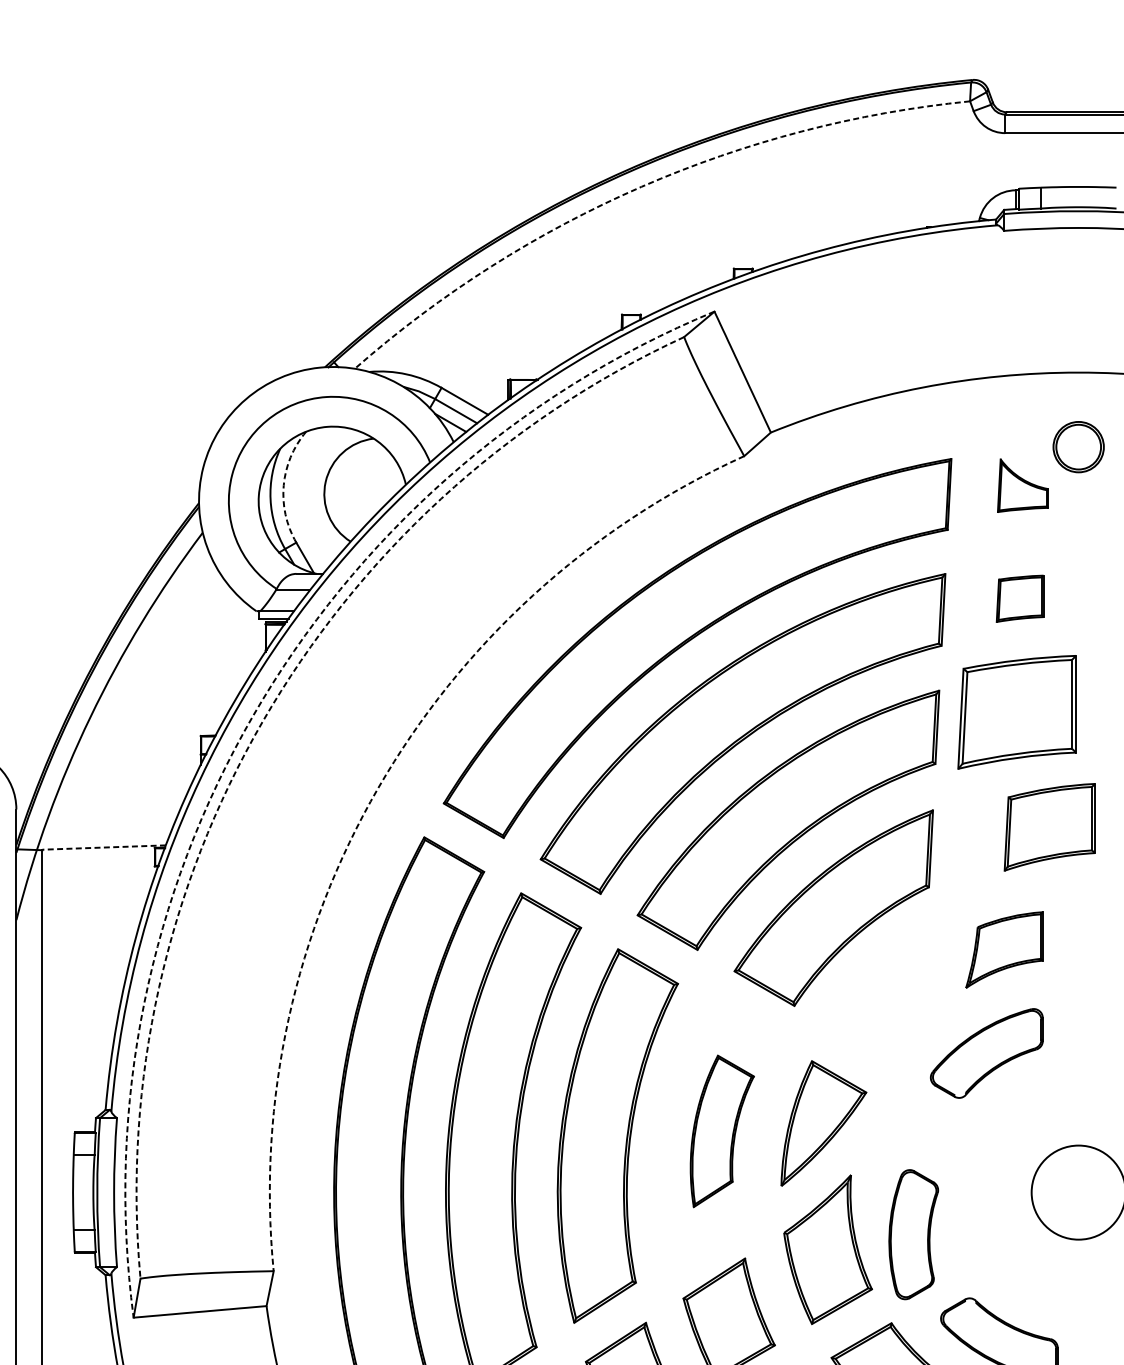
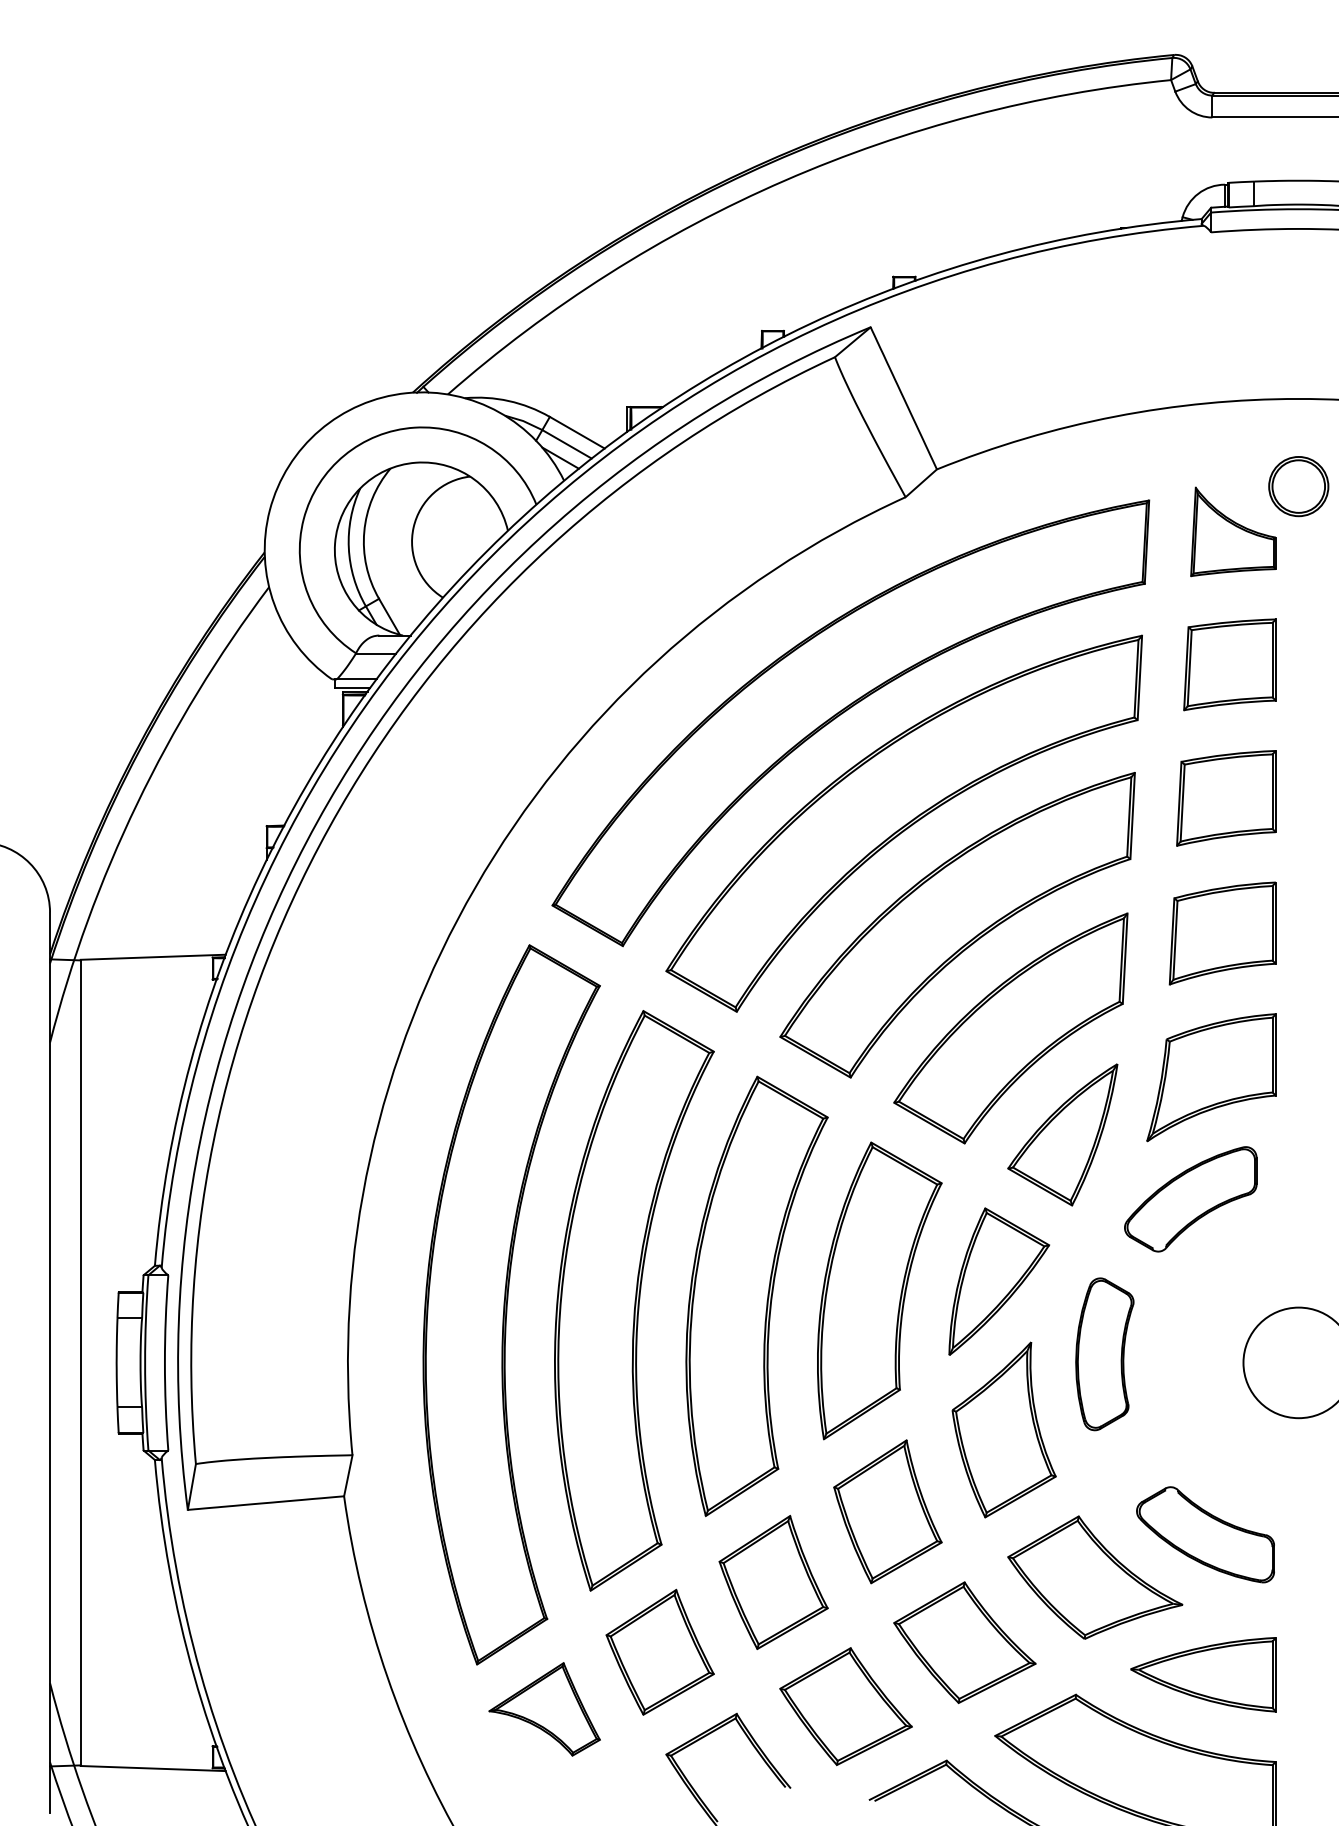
arc: (641, 186) -> (784, 180), dashed -> solid
arc: (283, 485) -> (364, 531), dashed -> solid
part: (1023, 485) -> (1233, 531), size x1.43
part: (1019, 598) -> (1229, 664), size x1.67
part: (1017, 712) -> (1226, 798), size x0.71
arc: (253, 715) -> (328, 802), dashed -> solid
arc: (262, 721) -> (339, 809), dashed -> solid
arc: (378, 788) -> (475, 887), dashed -> solid
part: (1049, 827) -> (1222, 933), moved
line: (104, 847) -> (153, 957), dashed -> solid
part: (1004, 949) -> (1211, 1077), size x1.43
part: (877, 998) -> (1062, 1134), added
part: (722, 1131) -> (879, 1290), size x1.67
part: (913, 1234) -> (1104, 1354), moved

